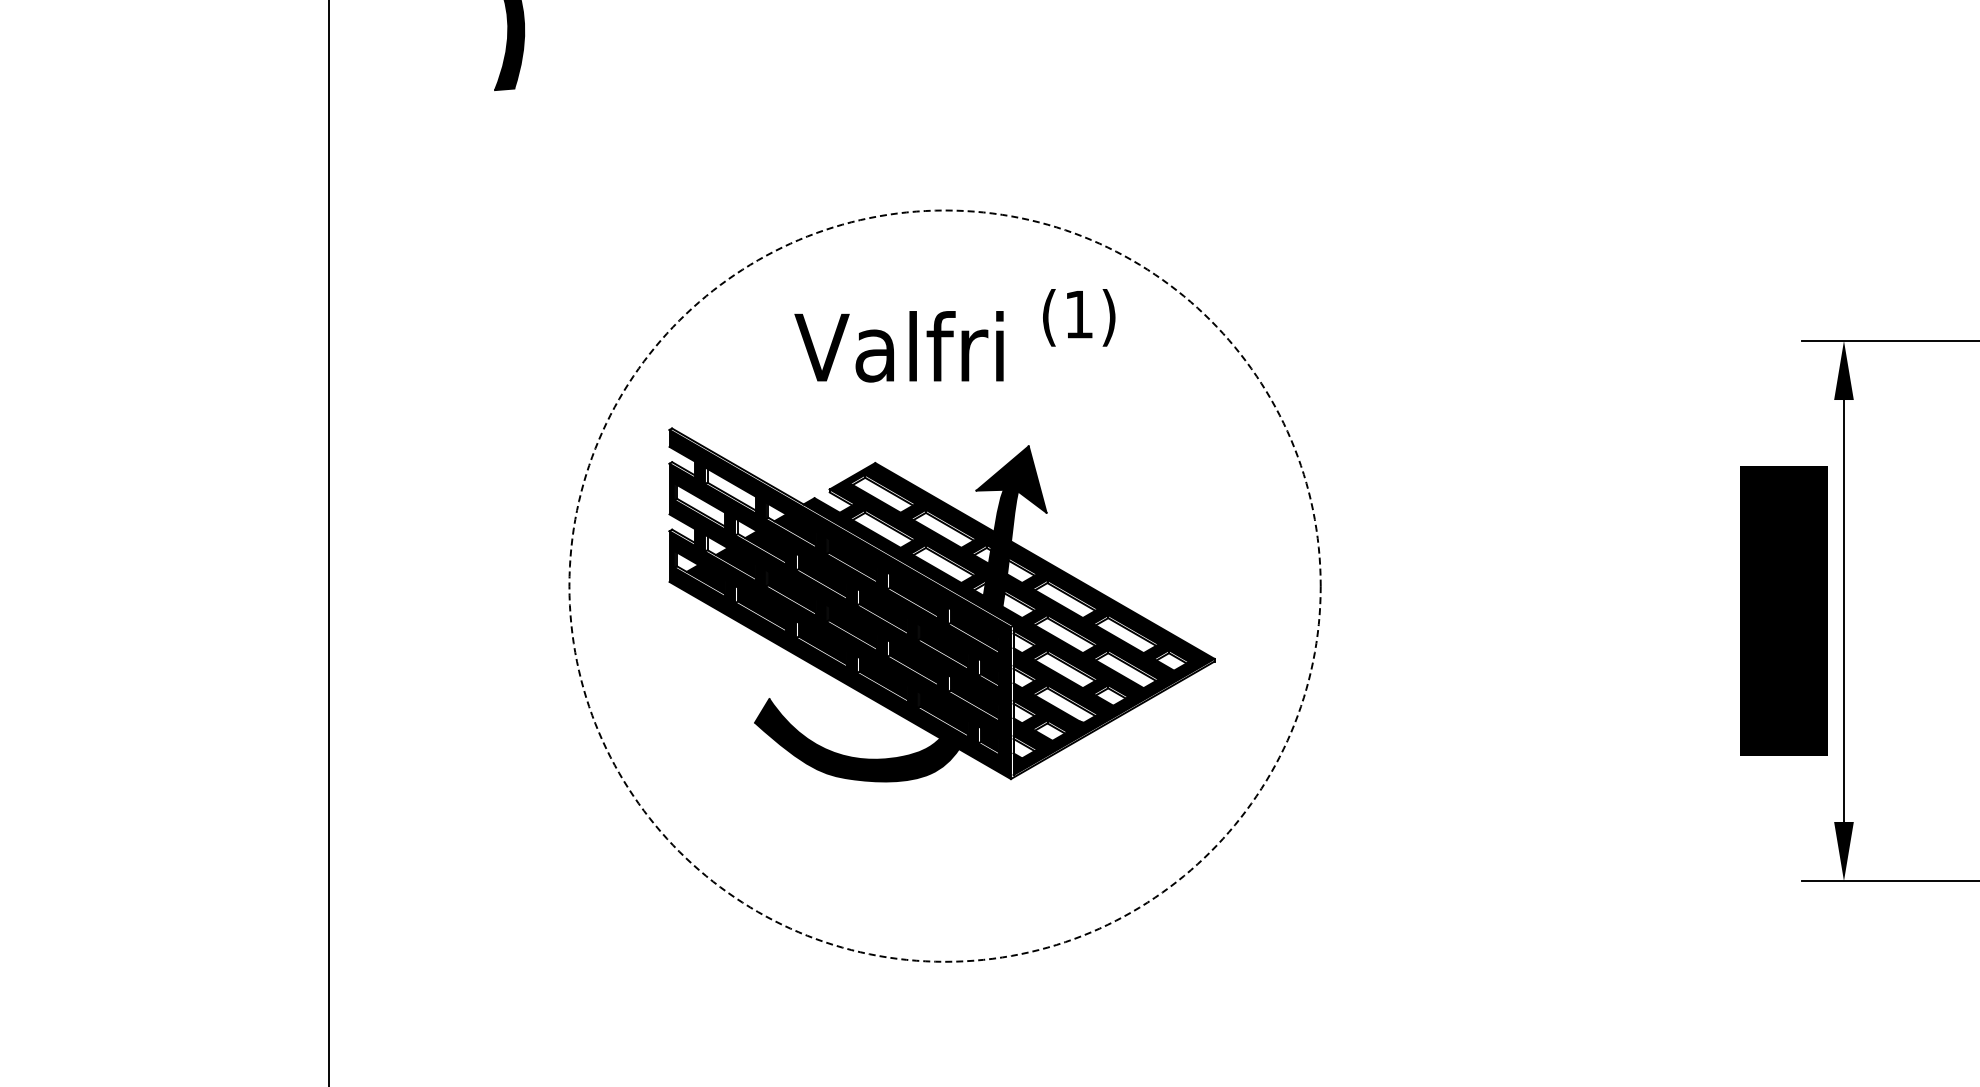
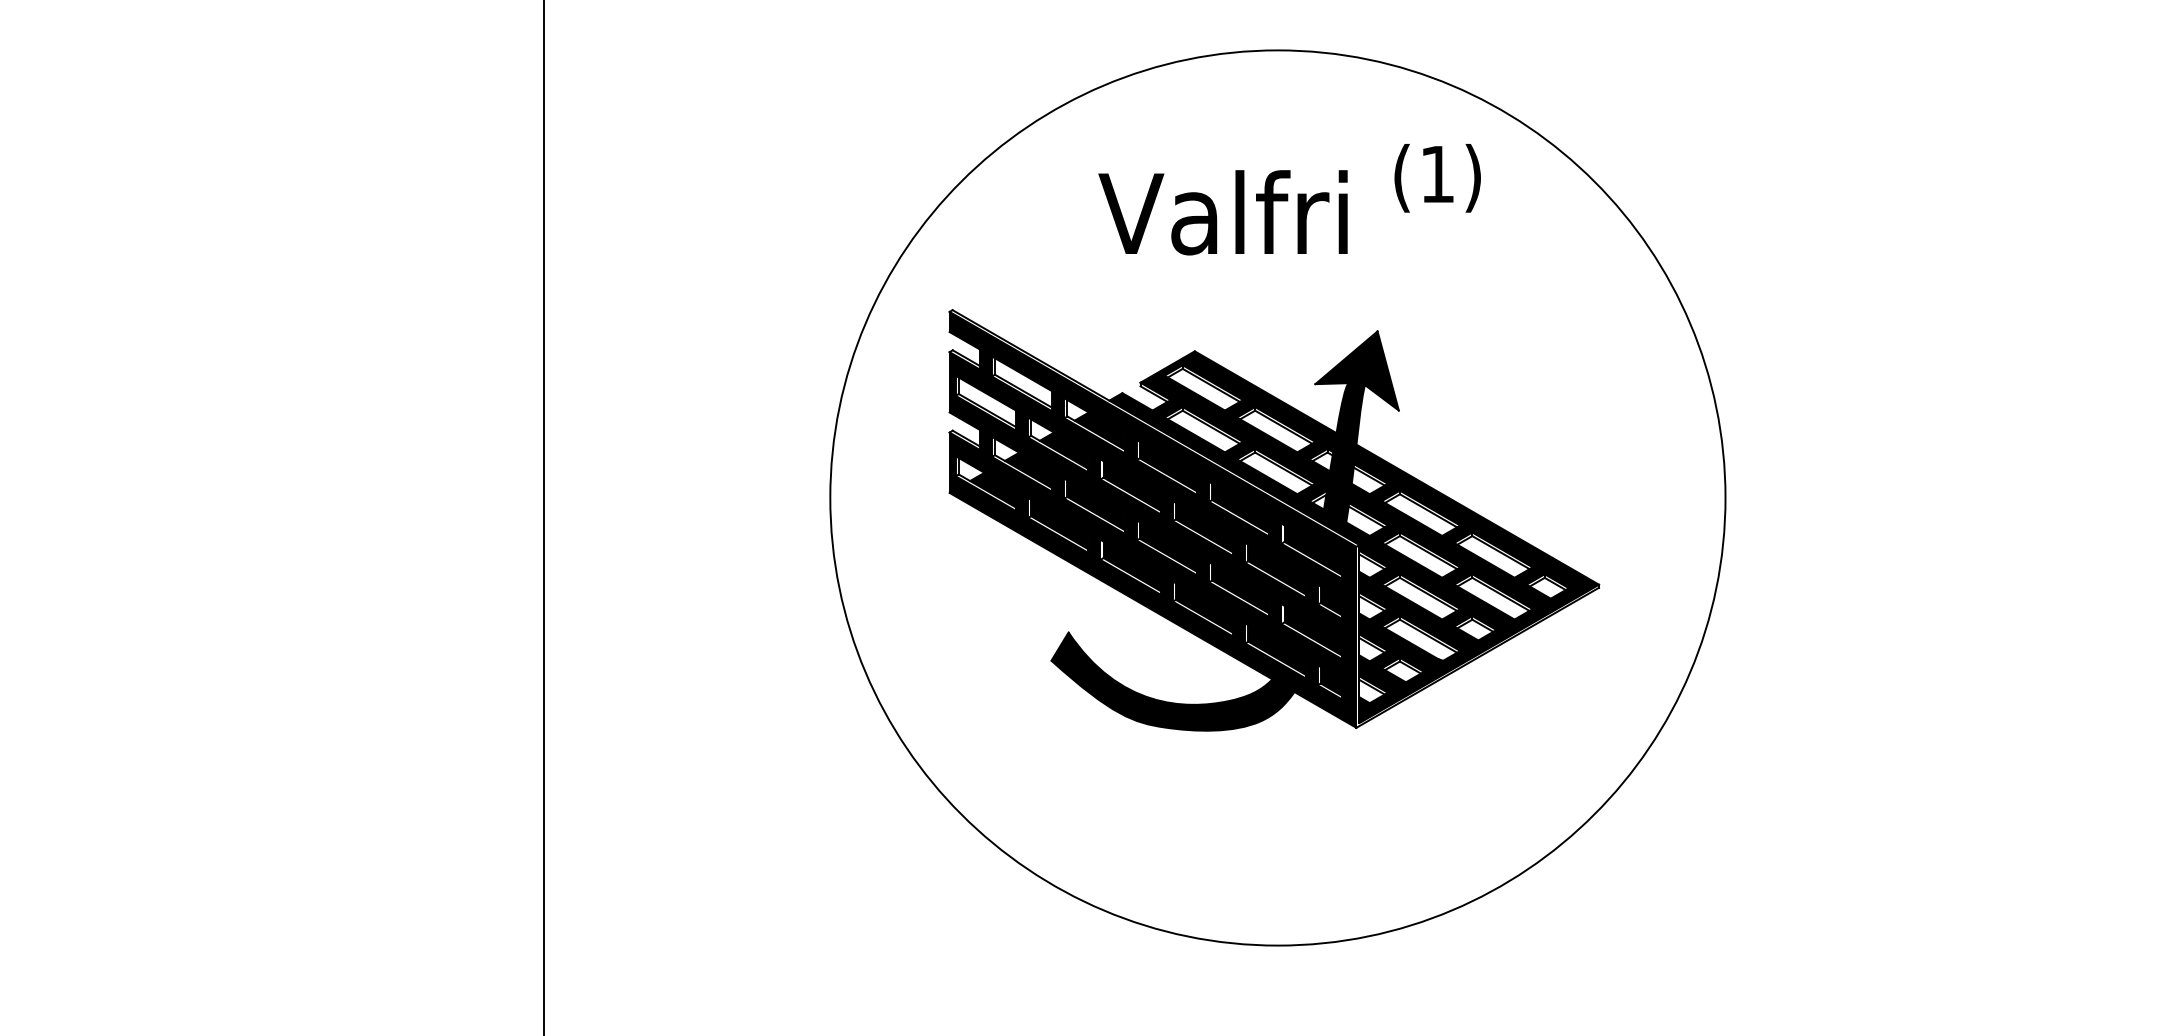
circle: (944, 585) -> (1277, 497), dashed -> solid

